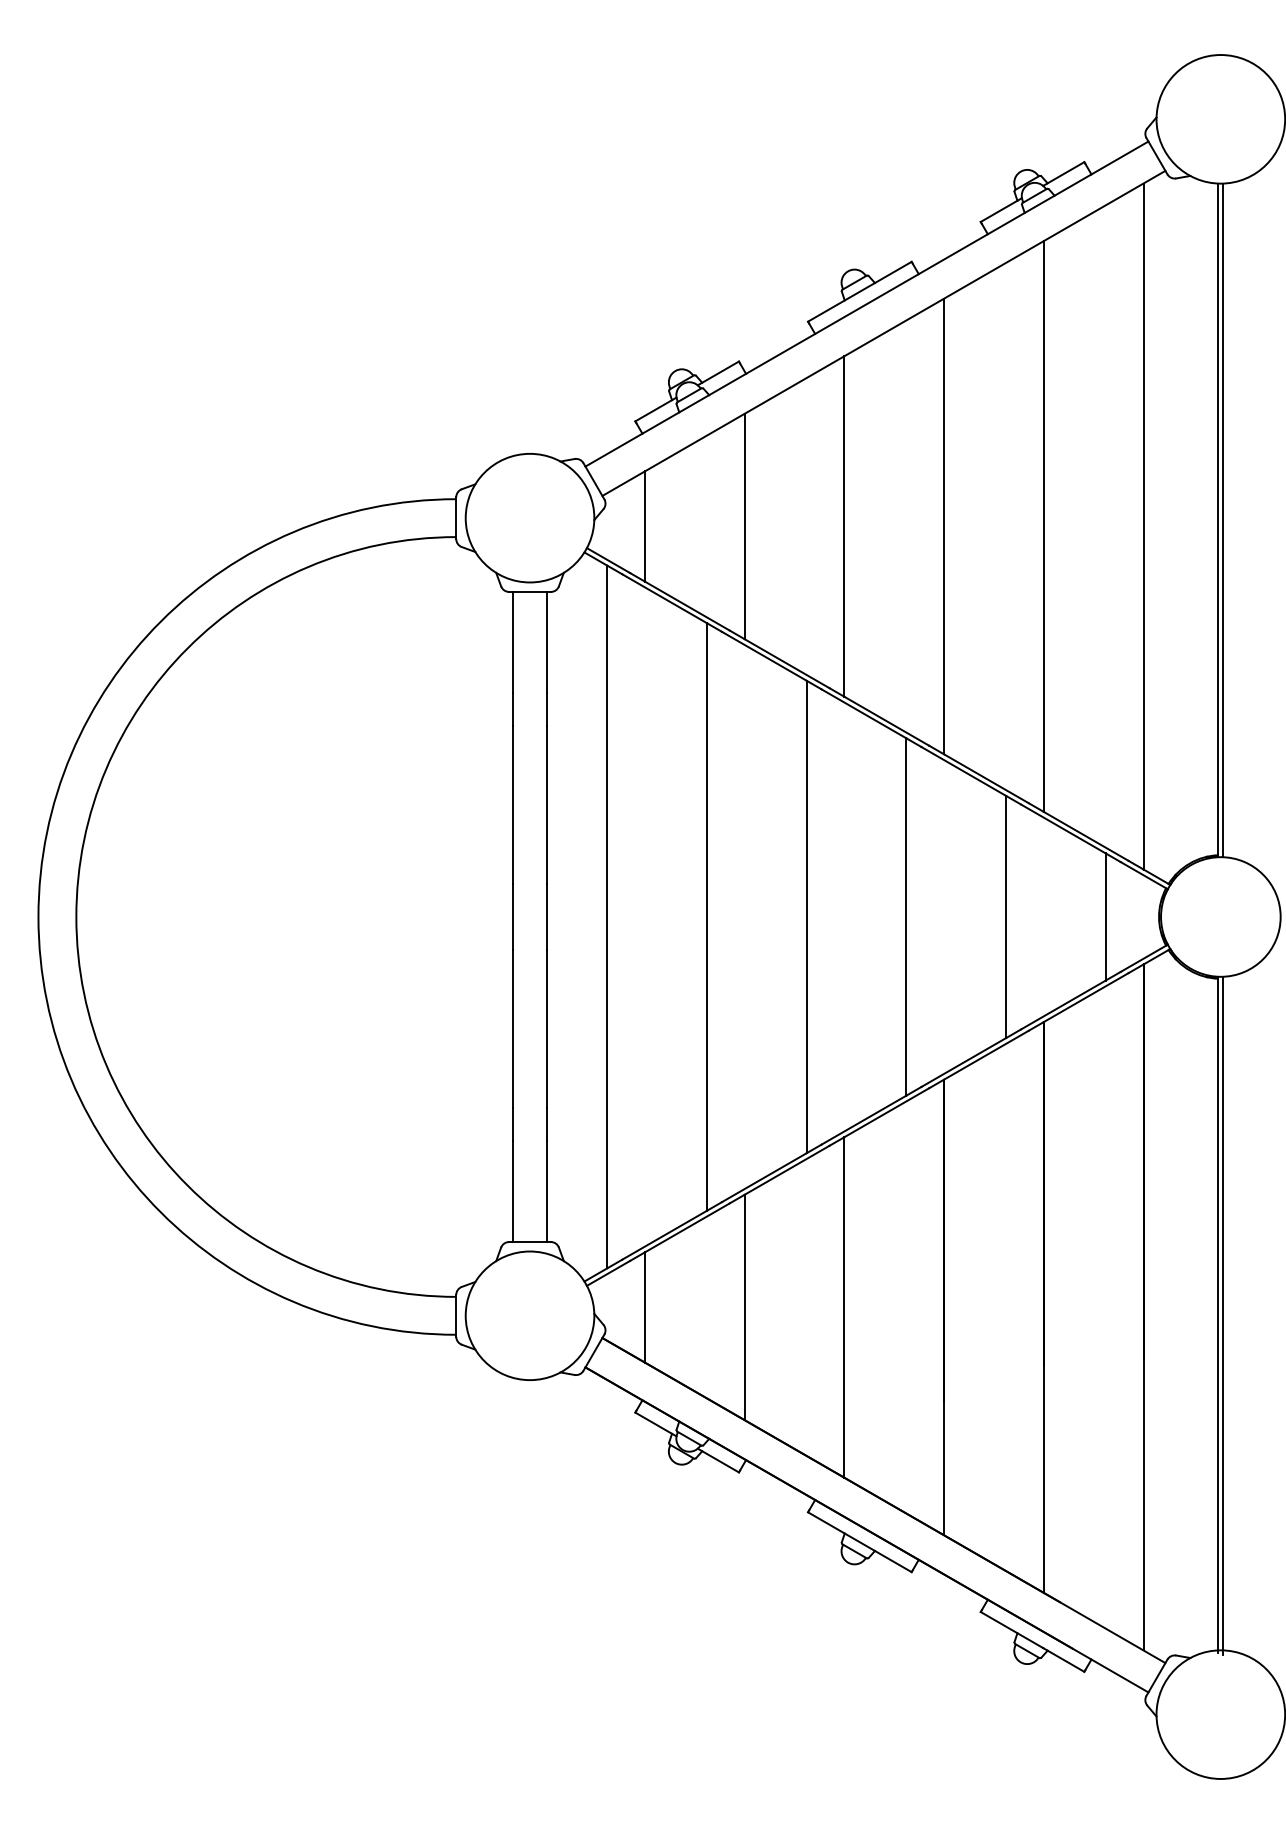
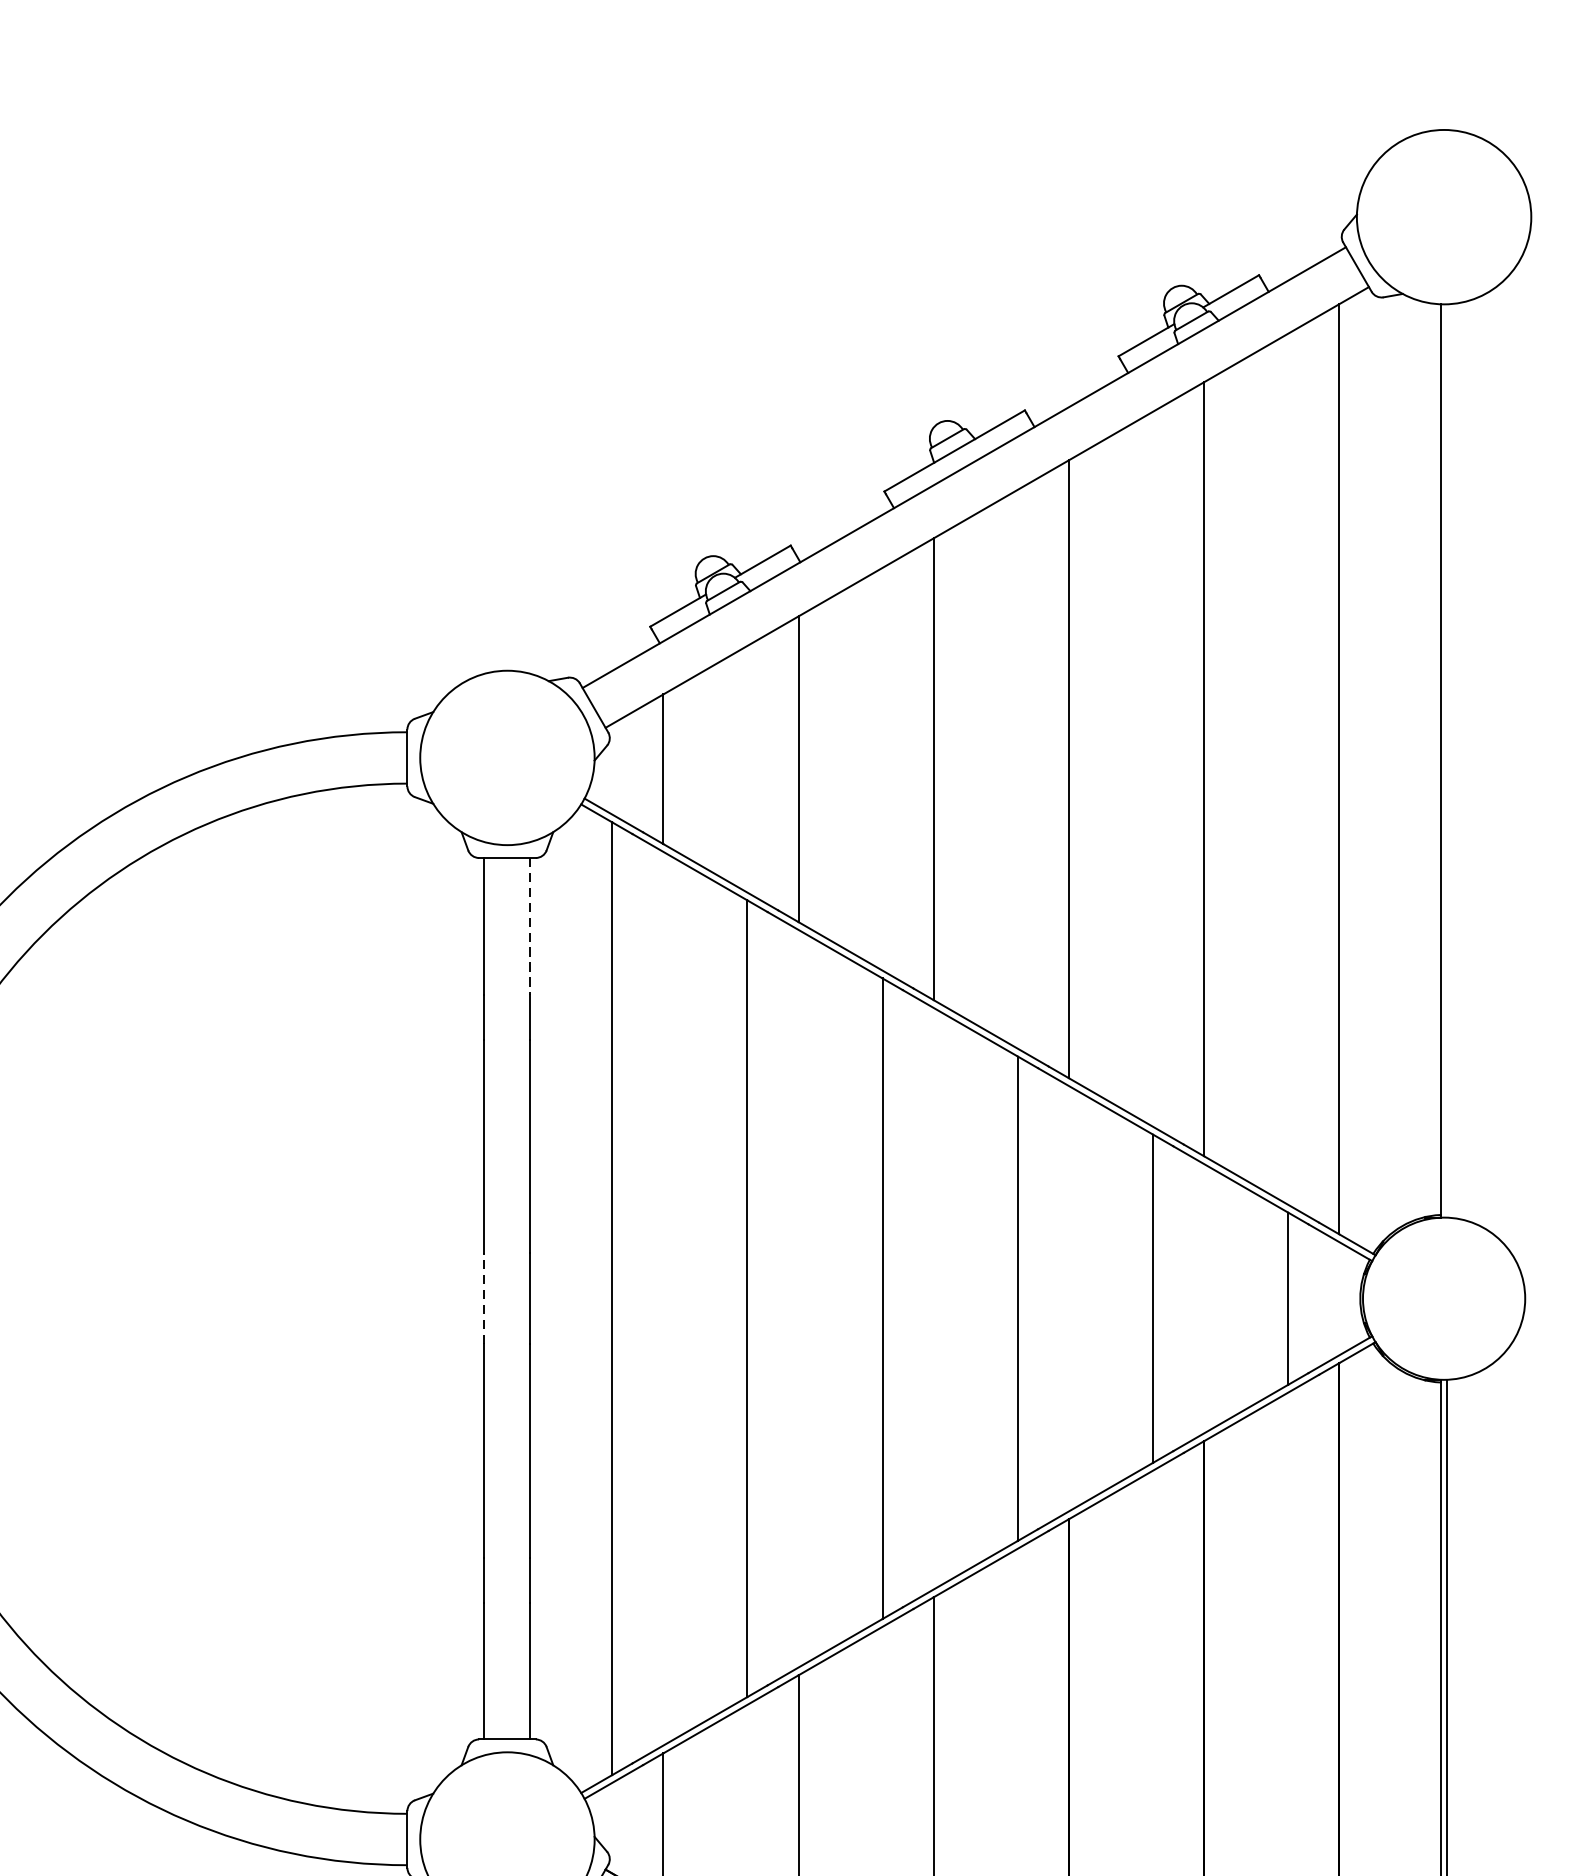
line: (1223, 520) -> (1447, 761), removed
line: (546, 642) -> (529, 926), solid -> dashed
line: (513, 916) -> (485, 1298), solid -> dashed

